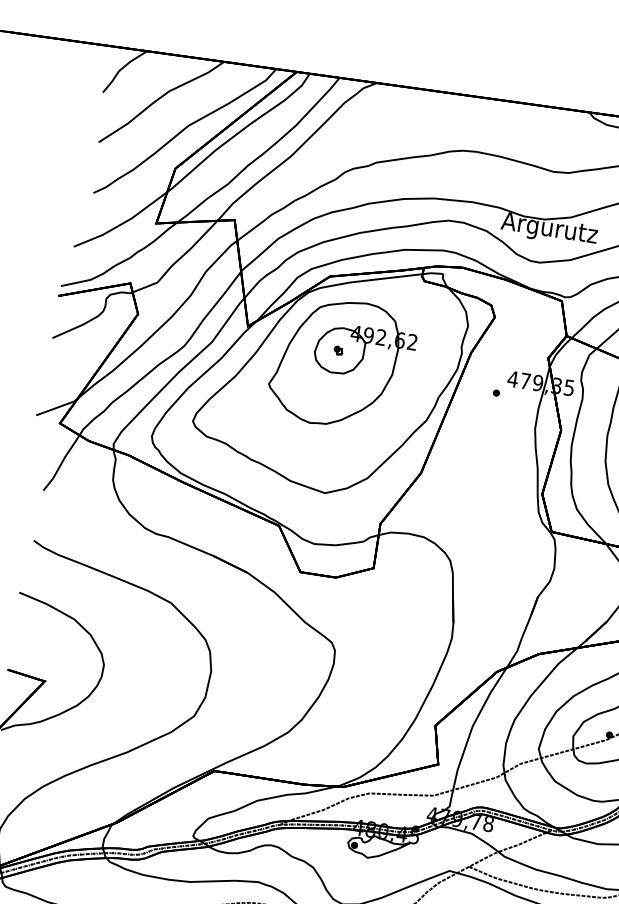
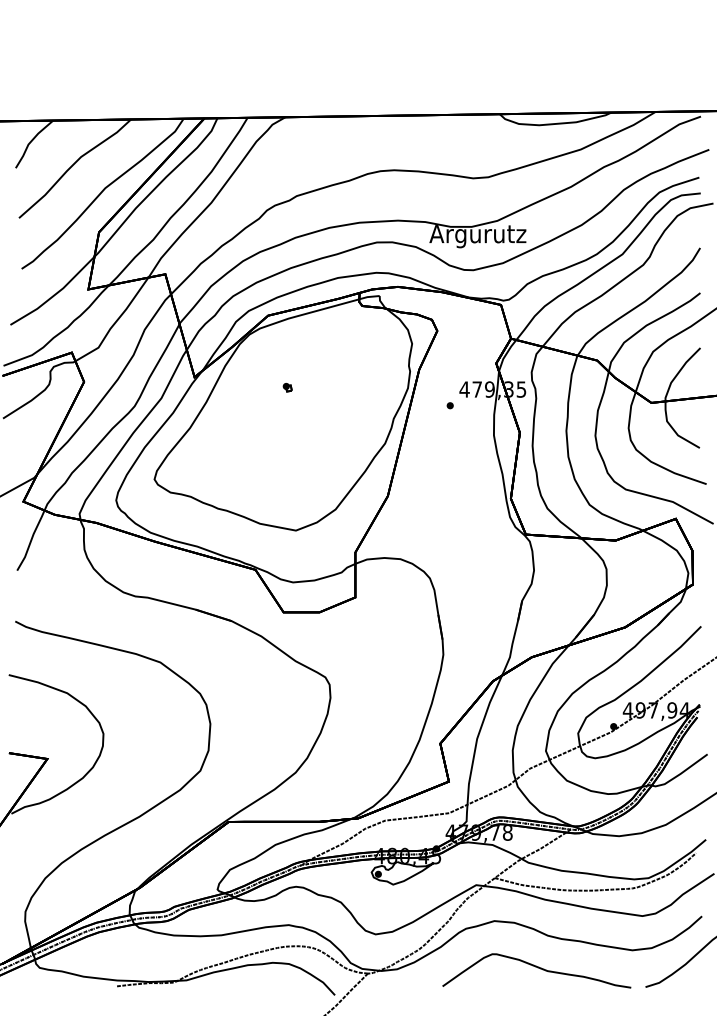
part: (342, 364) -> (293, 400), removed

